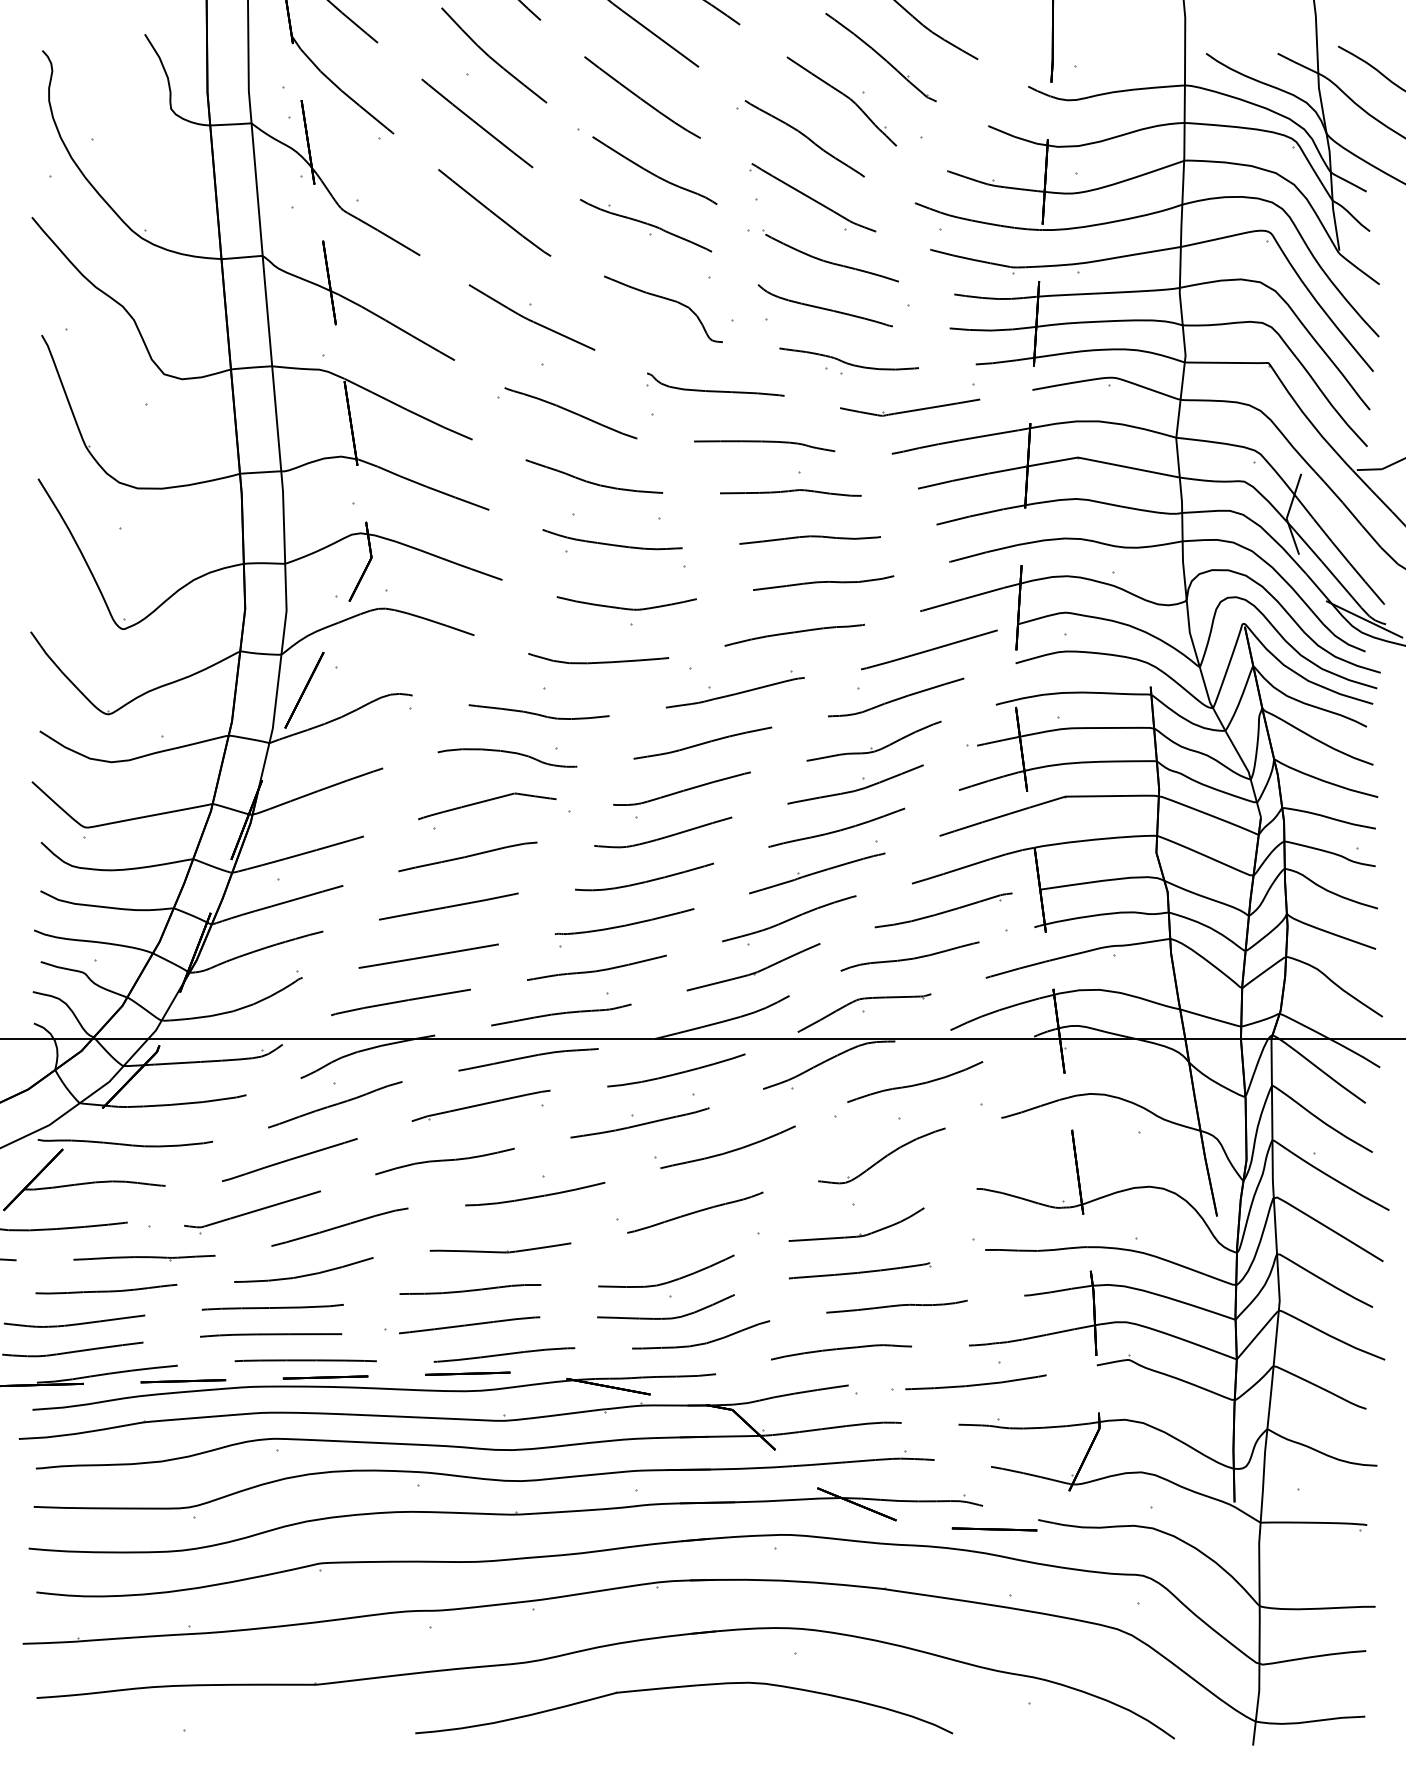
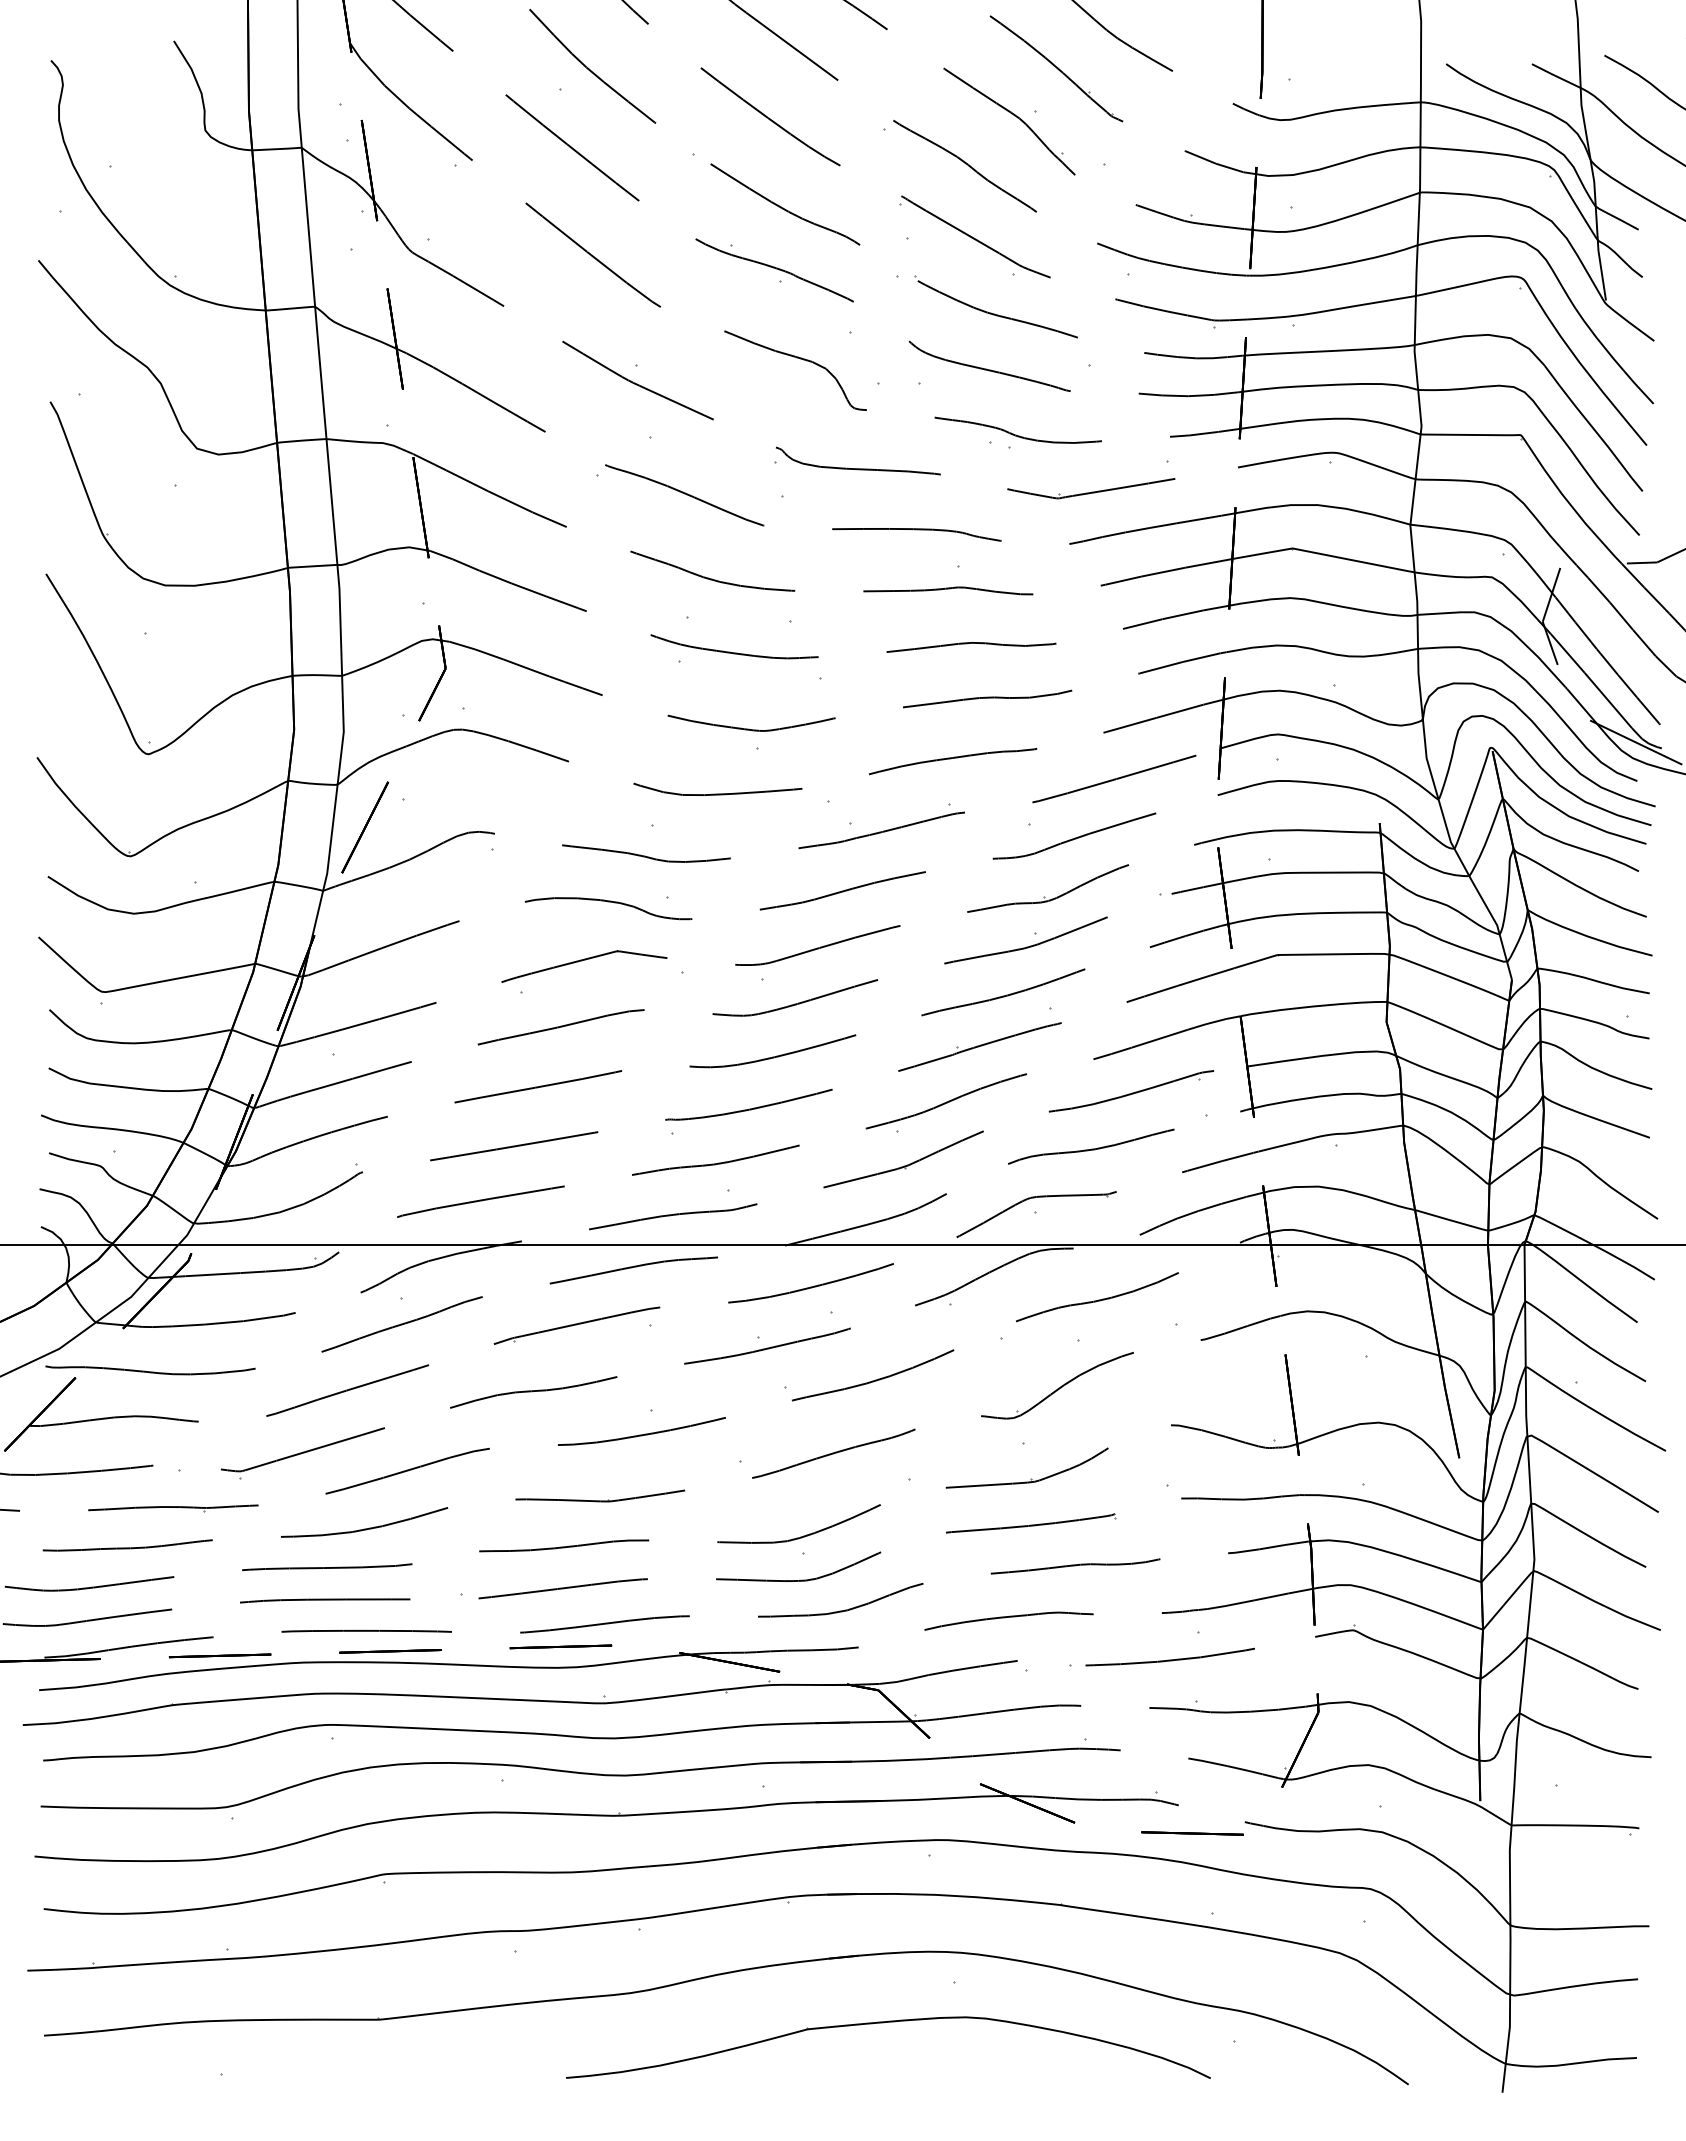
part: (680, 1687) -> (884, 2023), moved

